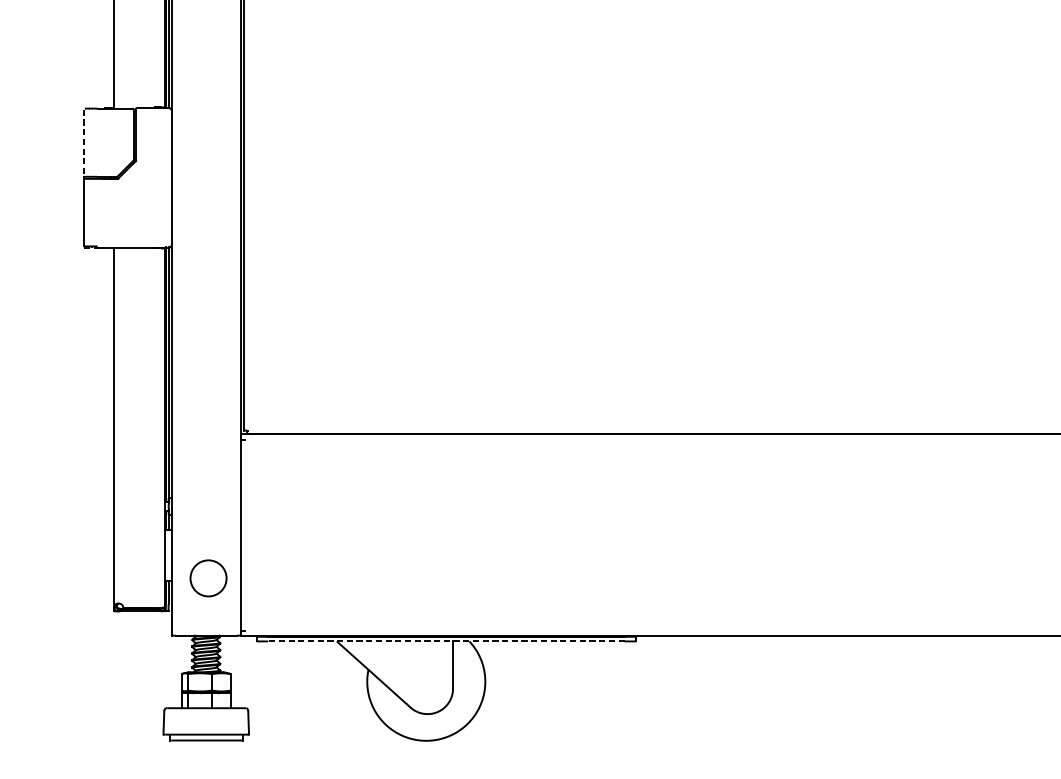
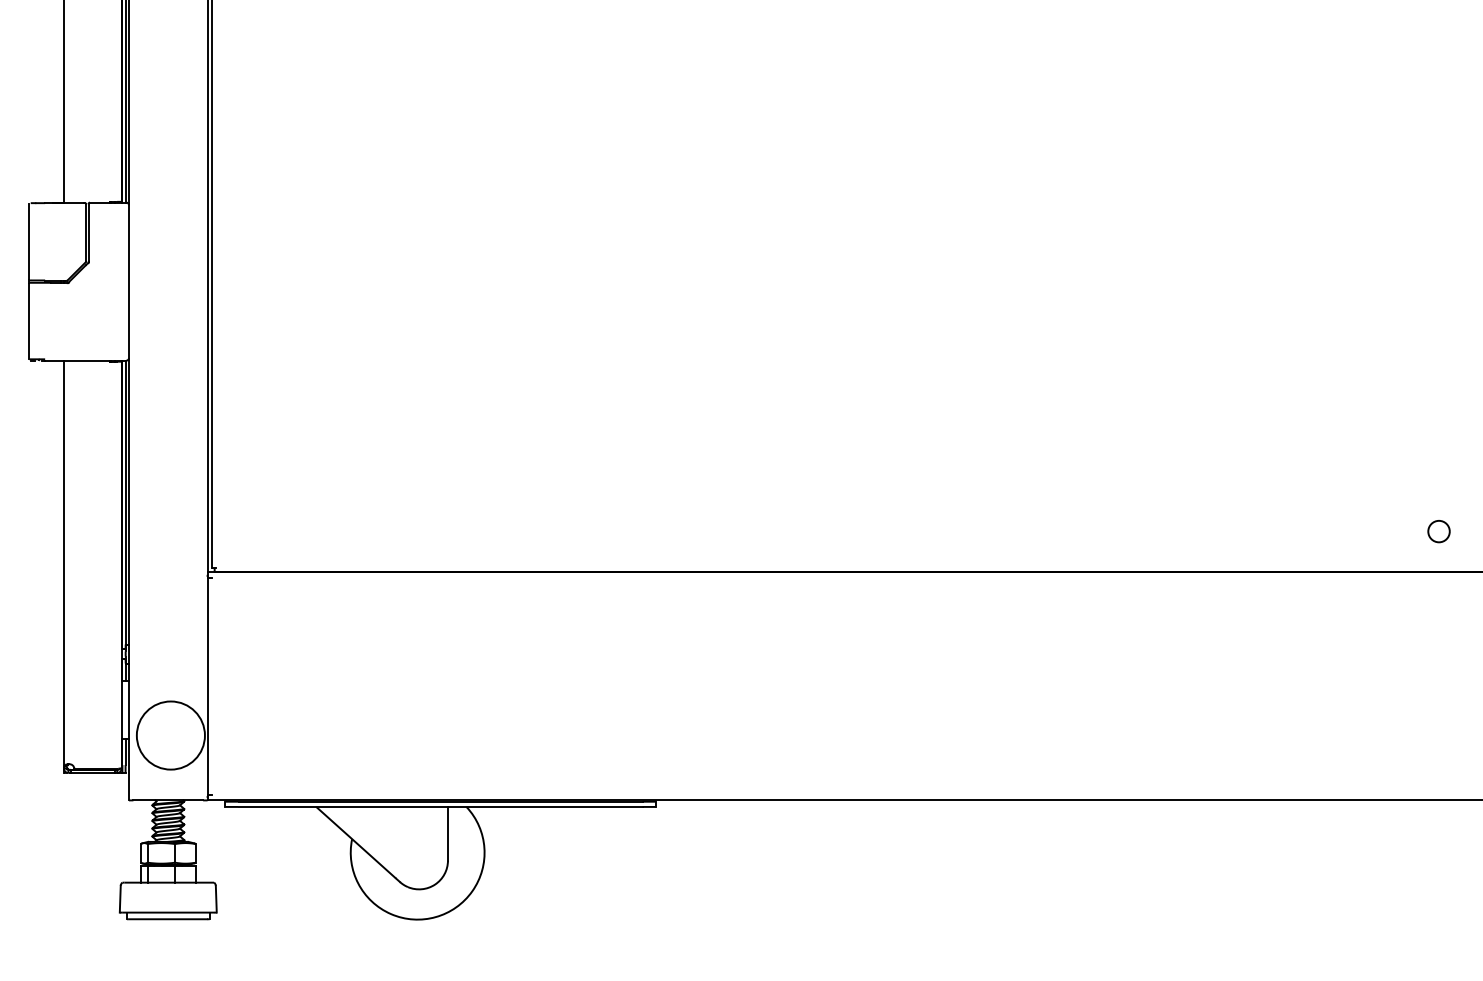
line: (83, 143) -> (29, 242), dashed -> solid
circle: (208, 578) -> (170, 735), size x1.67
line: (446, 641) -> (440, 806), dashed -> solid

